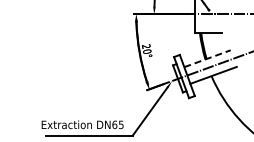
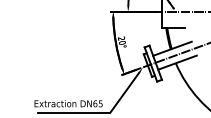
line: (207, 58) -> (172, 48), dashed -> solid

